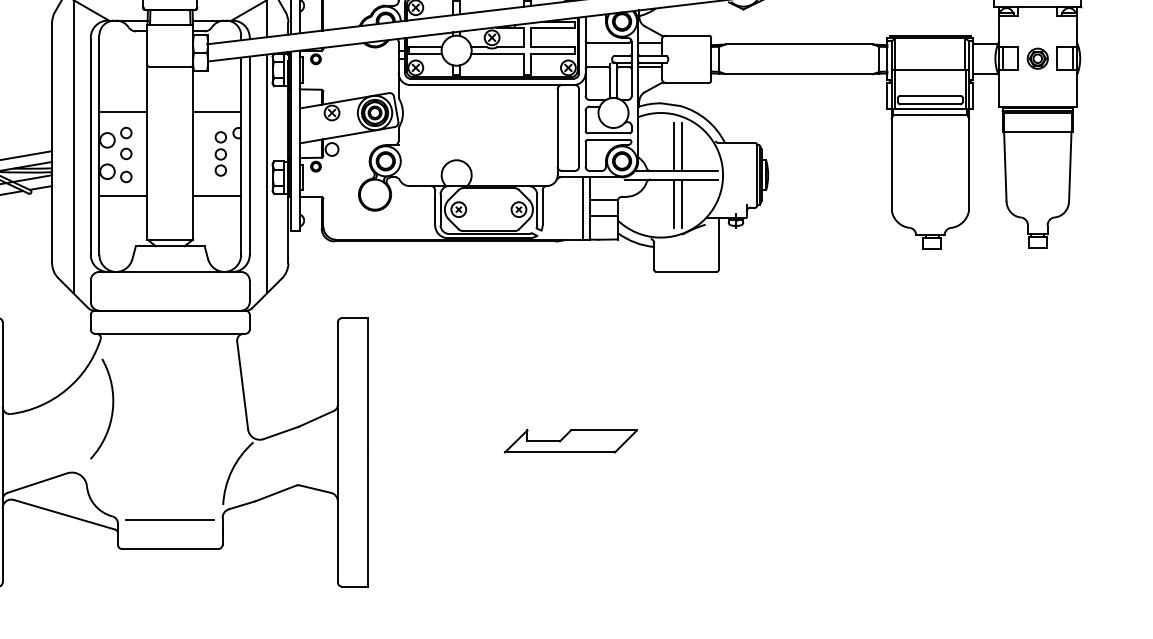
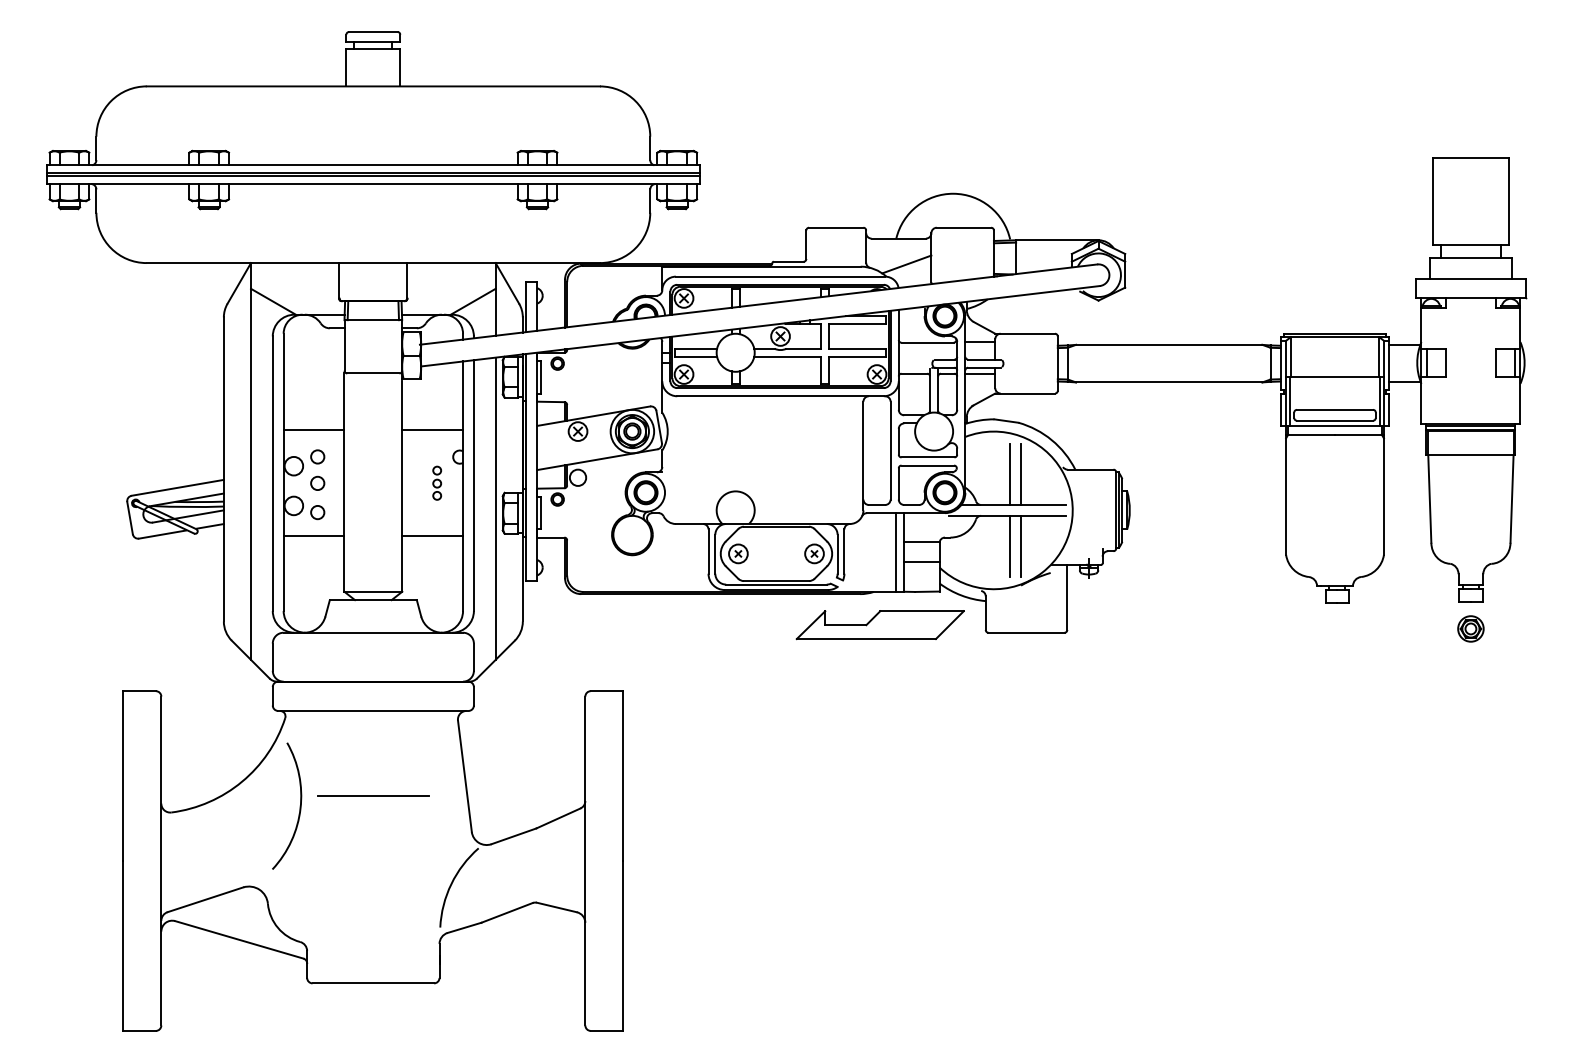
part: (1037, 58) -> (1470, 628), moved
part: (220, 153) -> (436, 482), size x0.6
part: (570, 441) -> (879, 625), moved
line: (170, 519) -> (373, 795), moved

